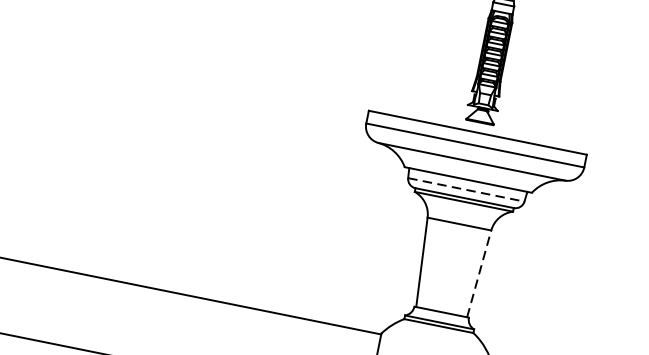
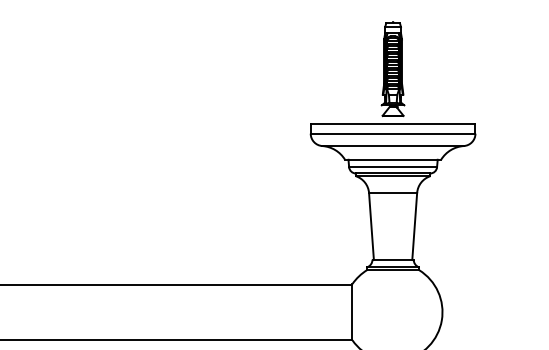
line: (466, 190) -> (393, 167), dashed -> solid
line: (479, 272) -> (414, 225), dashed -> solid

